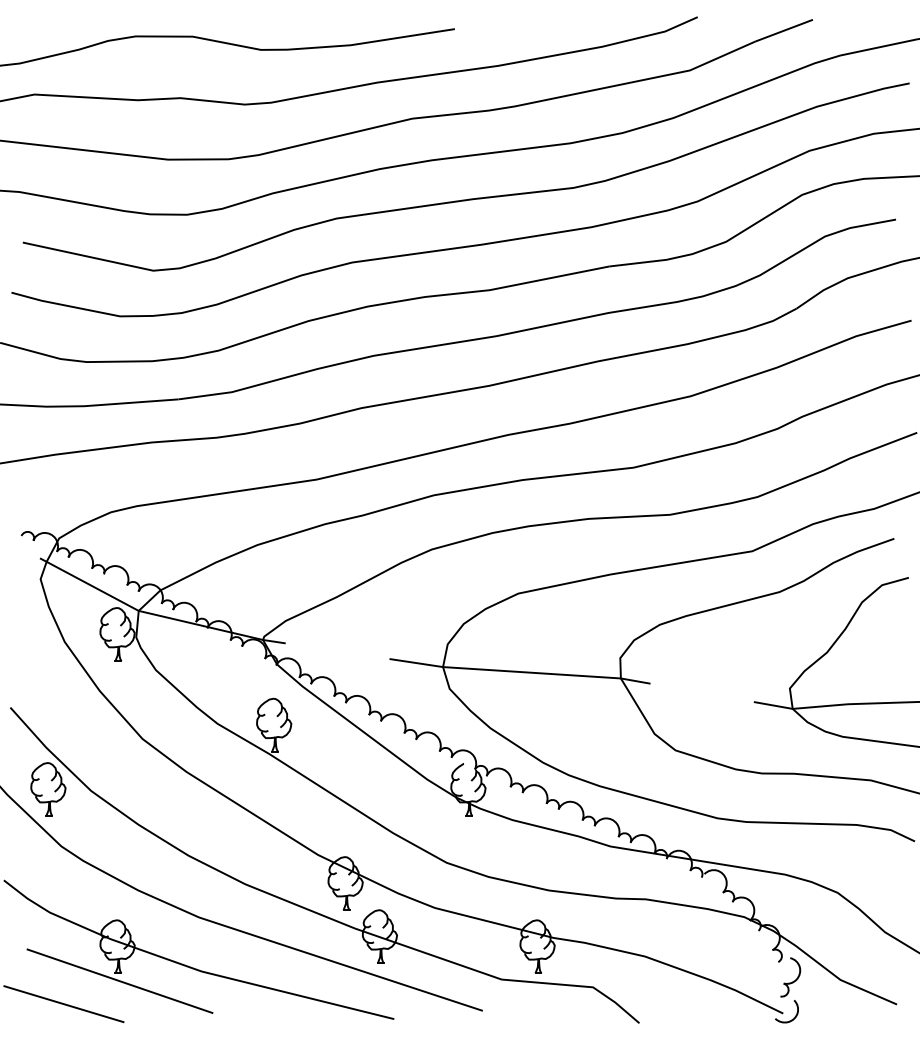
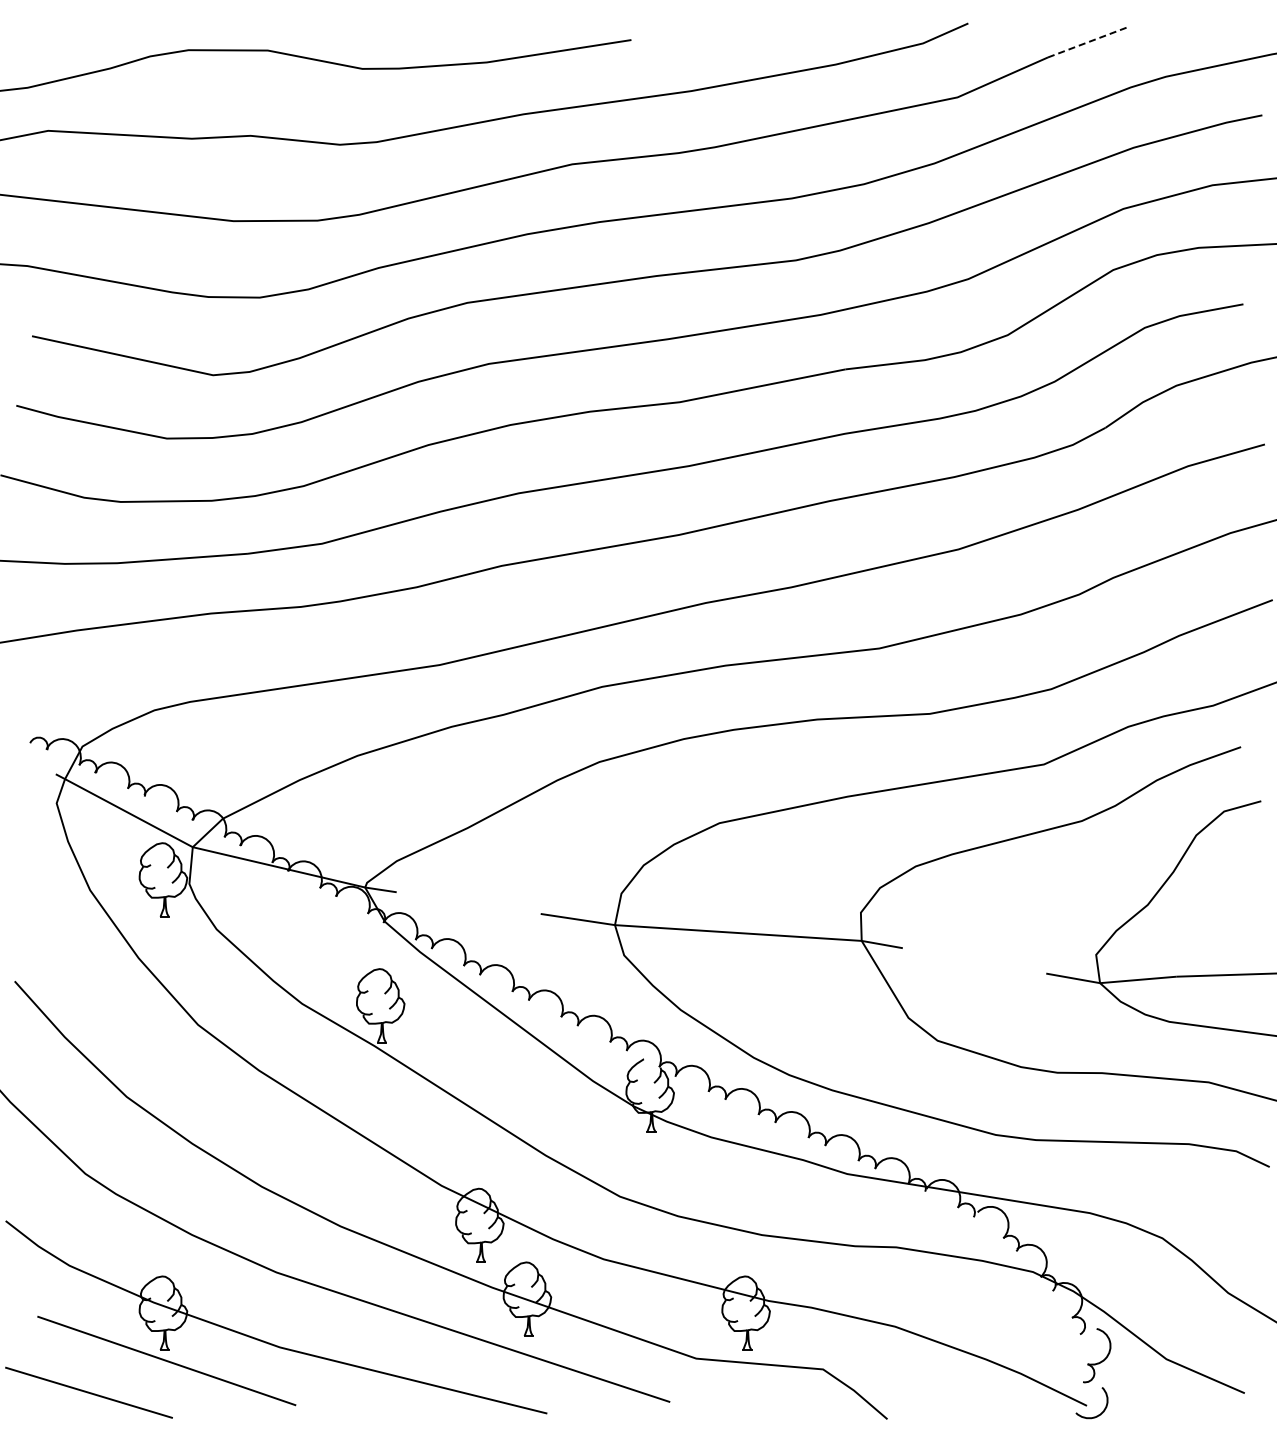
line: (784, 30) -> (1088, 42), solid -> dashed
part: (48, 789) -> (67, 1094), removed

